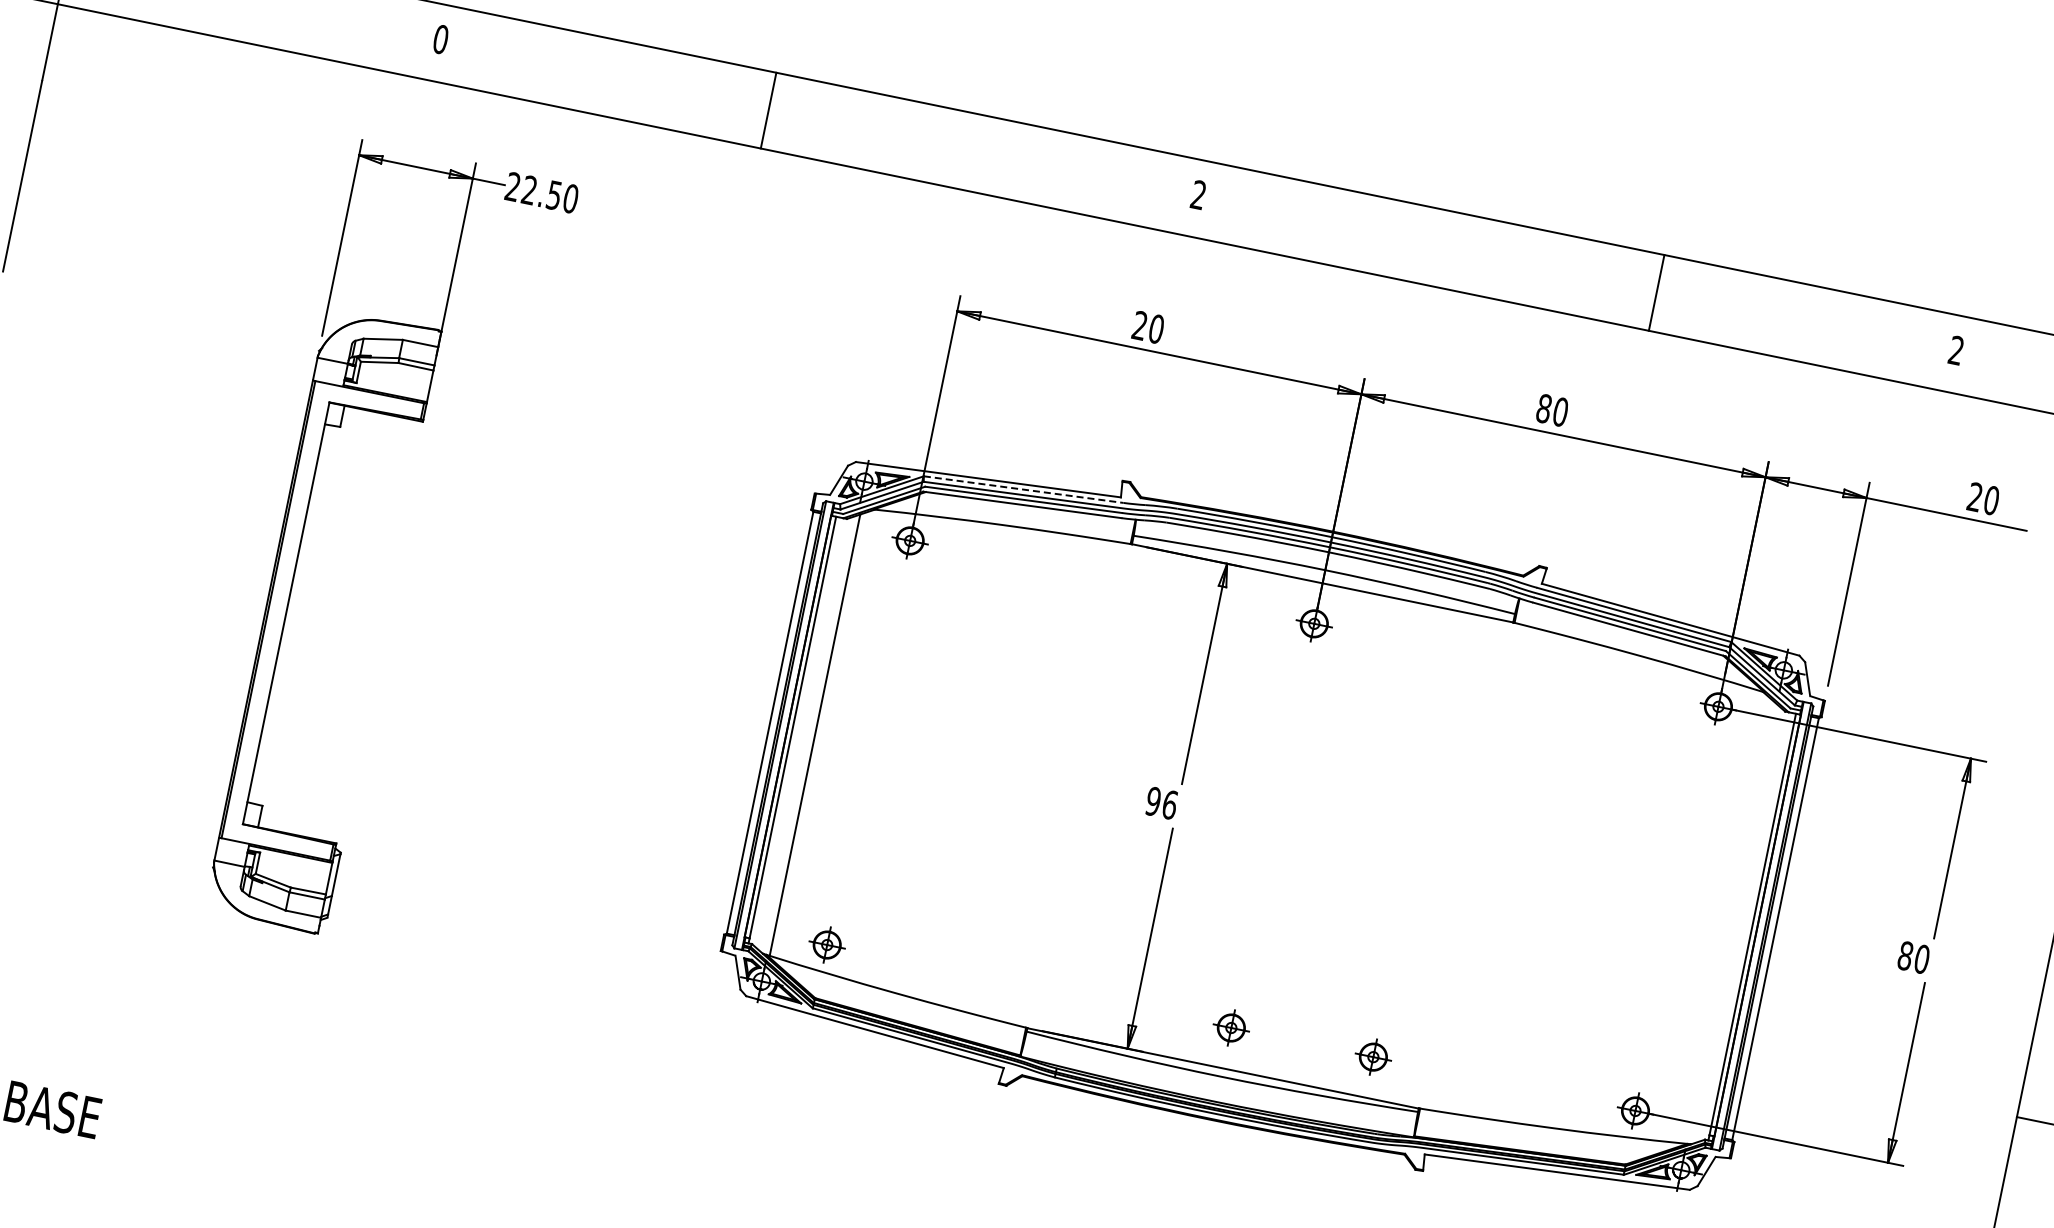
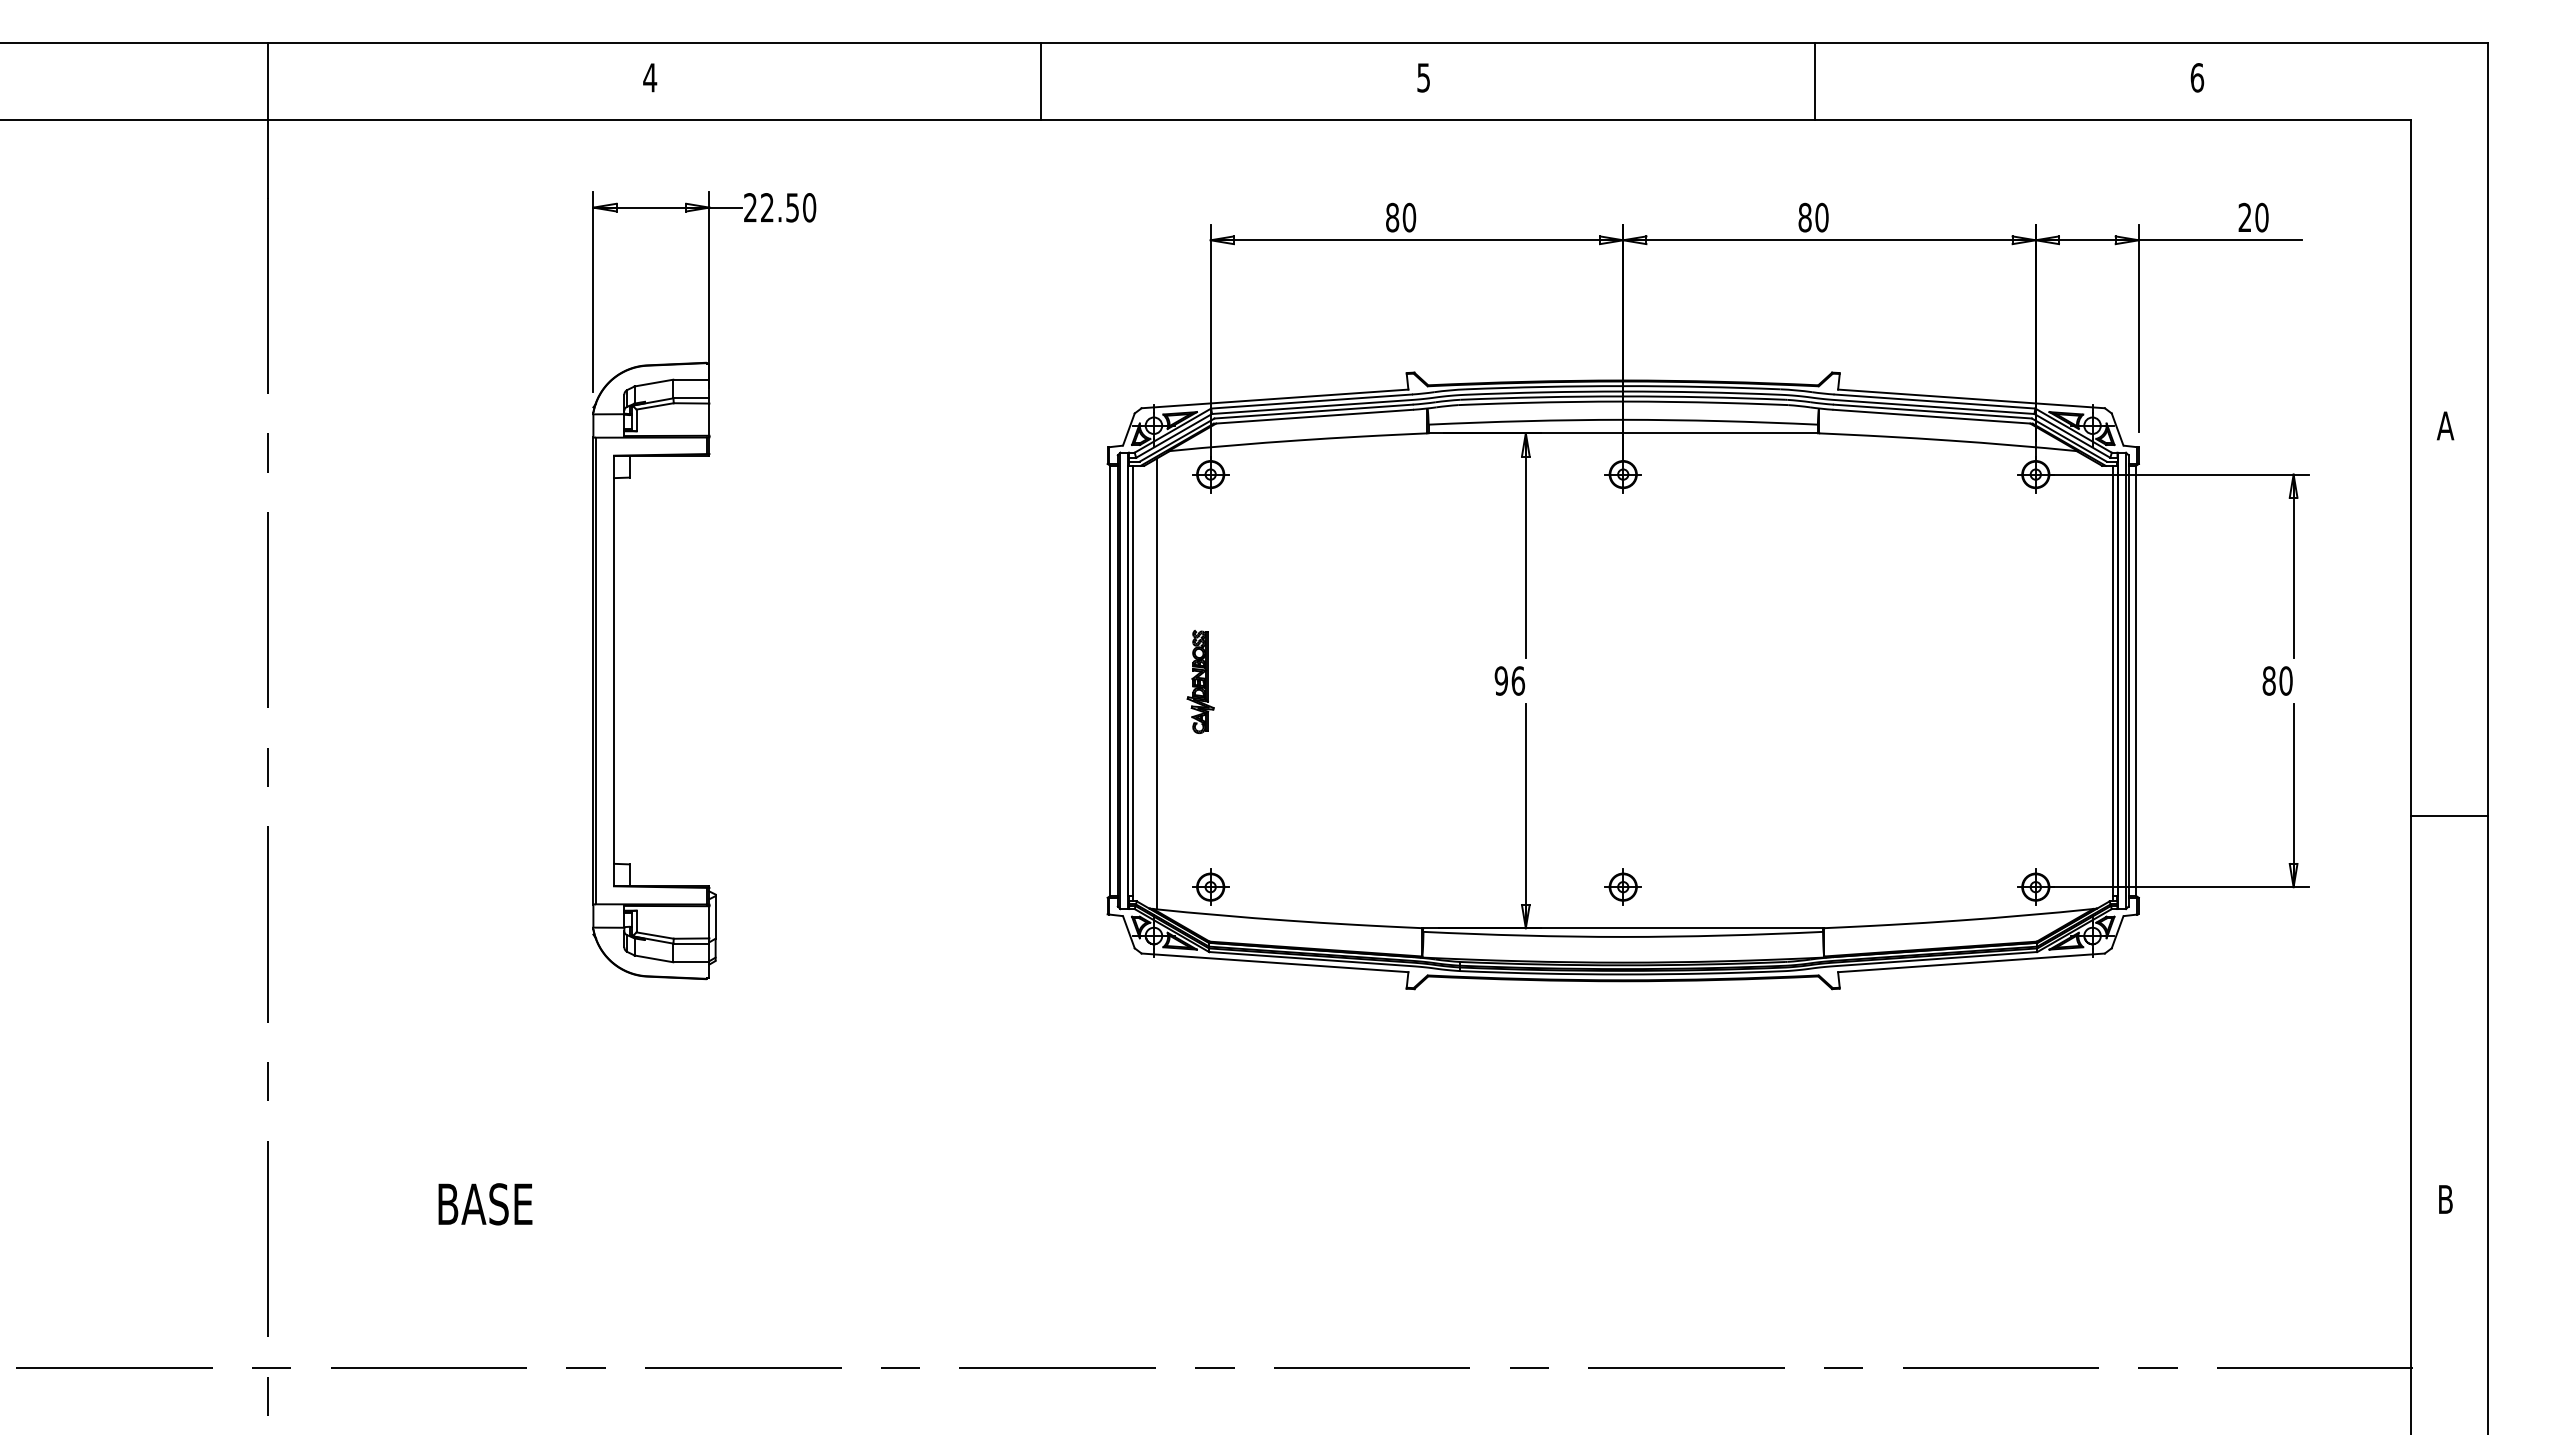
text: (441, 39) -> (650, 77), 0 -> 4
line: (768, 110) -> (1041, 81), moved
text: (1198, 194) -> (1423, 77), 2 -> 5
line: (1657, 292) -> (1815, 81), moved
text: (1139, 325) -> (1392, 217), 20 -> 80
text: (1956, 350) -> (2197, 77), 2 -> 6
line: (1023, 489) -> (1311, 401), dashed -> solid
part: (858, 741) -> (1200, 681), added
part: (1372, 1056) -> (1767, 886), removed

